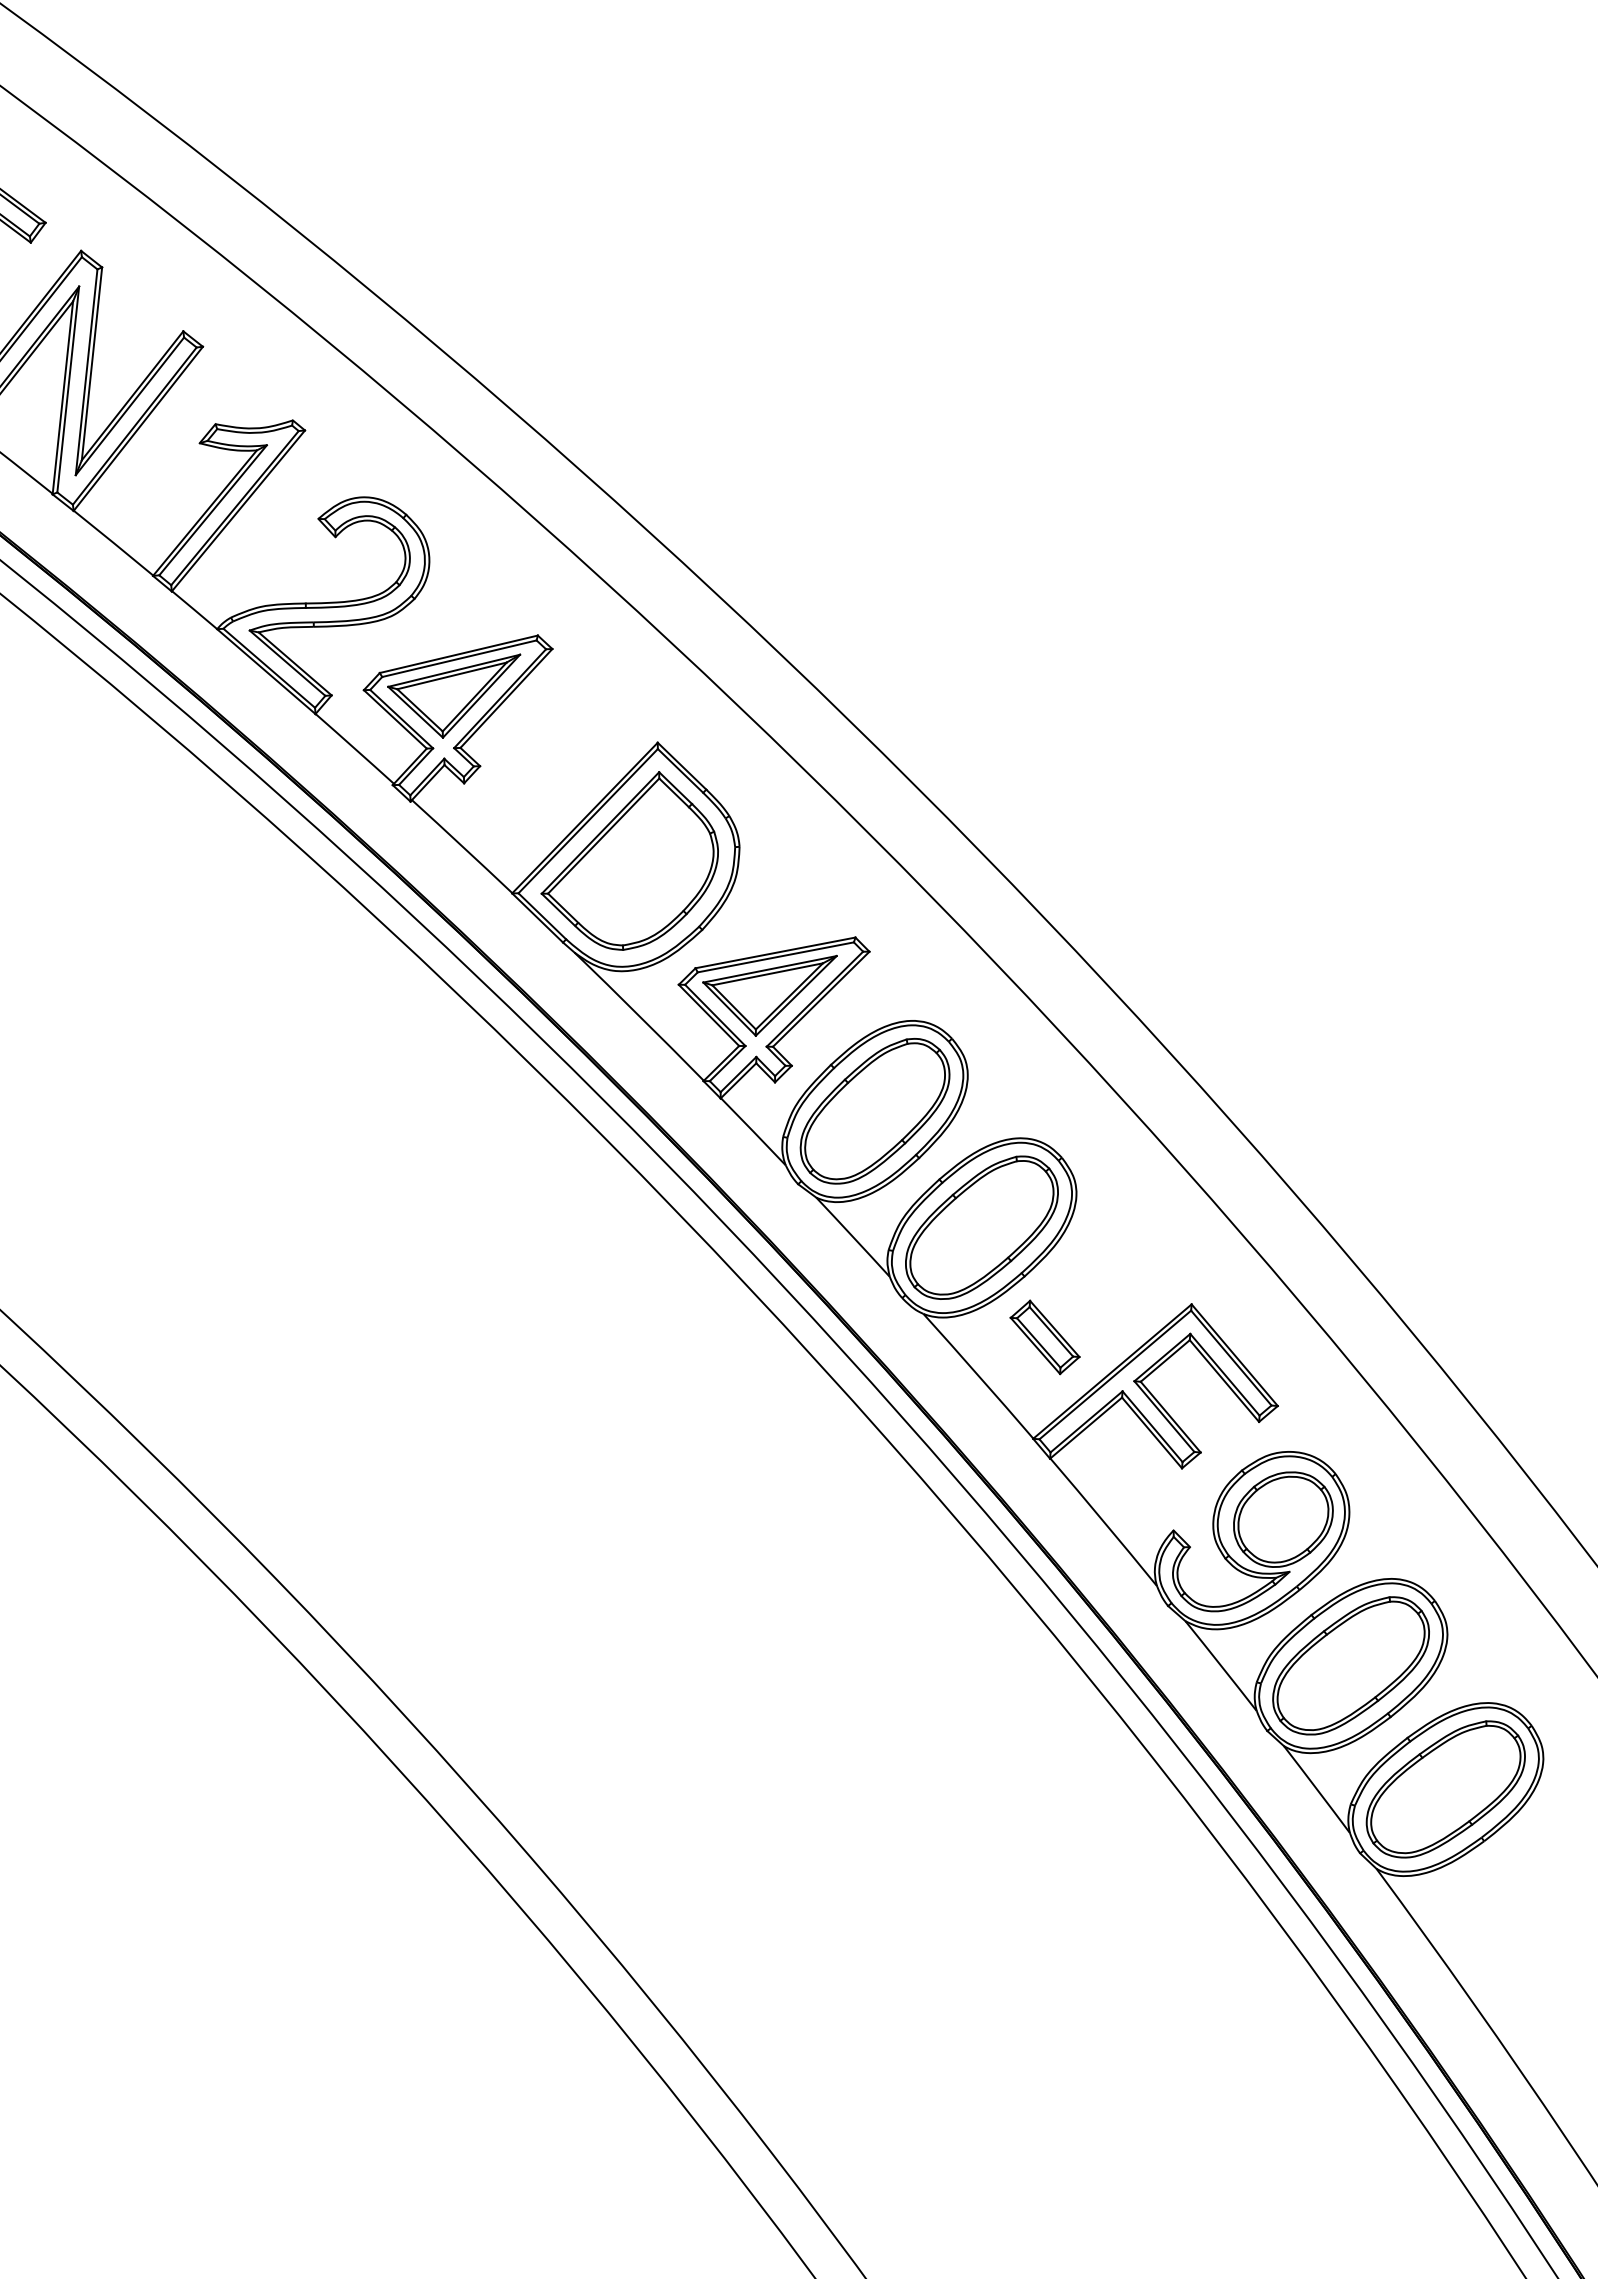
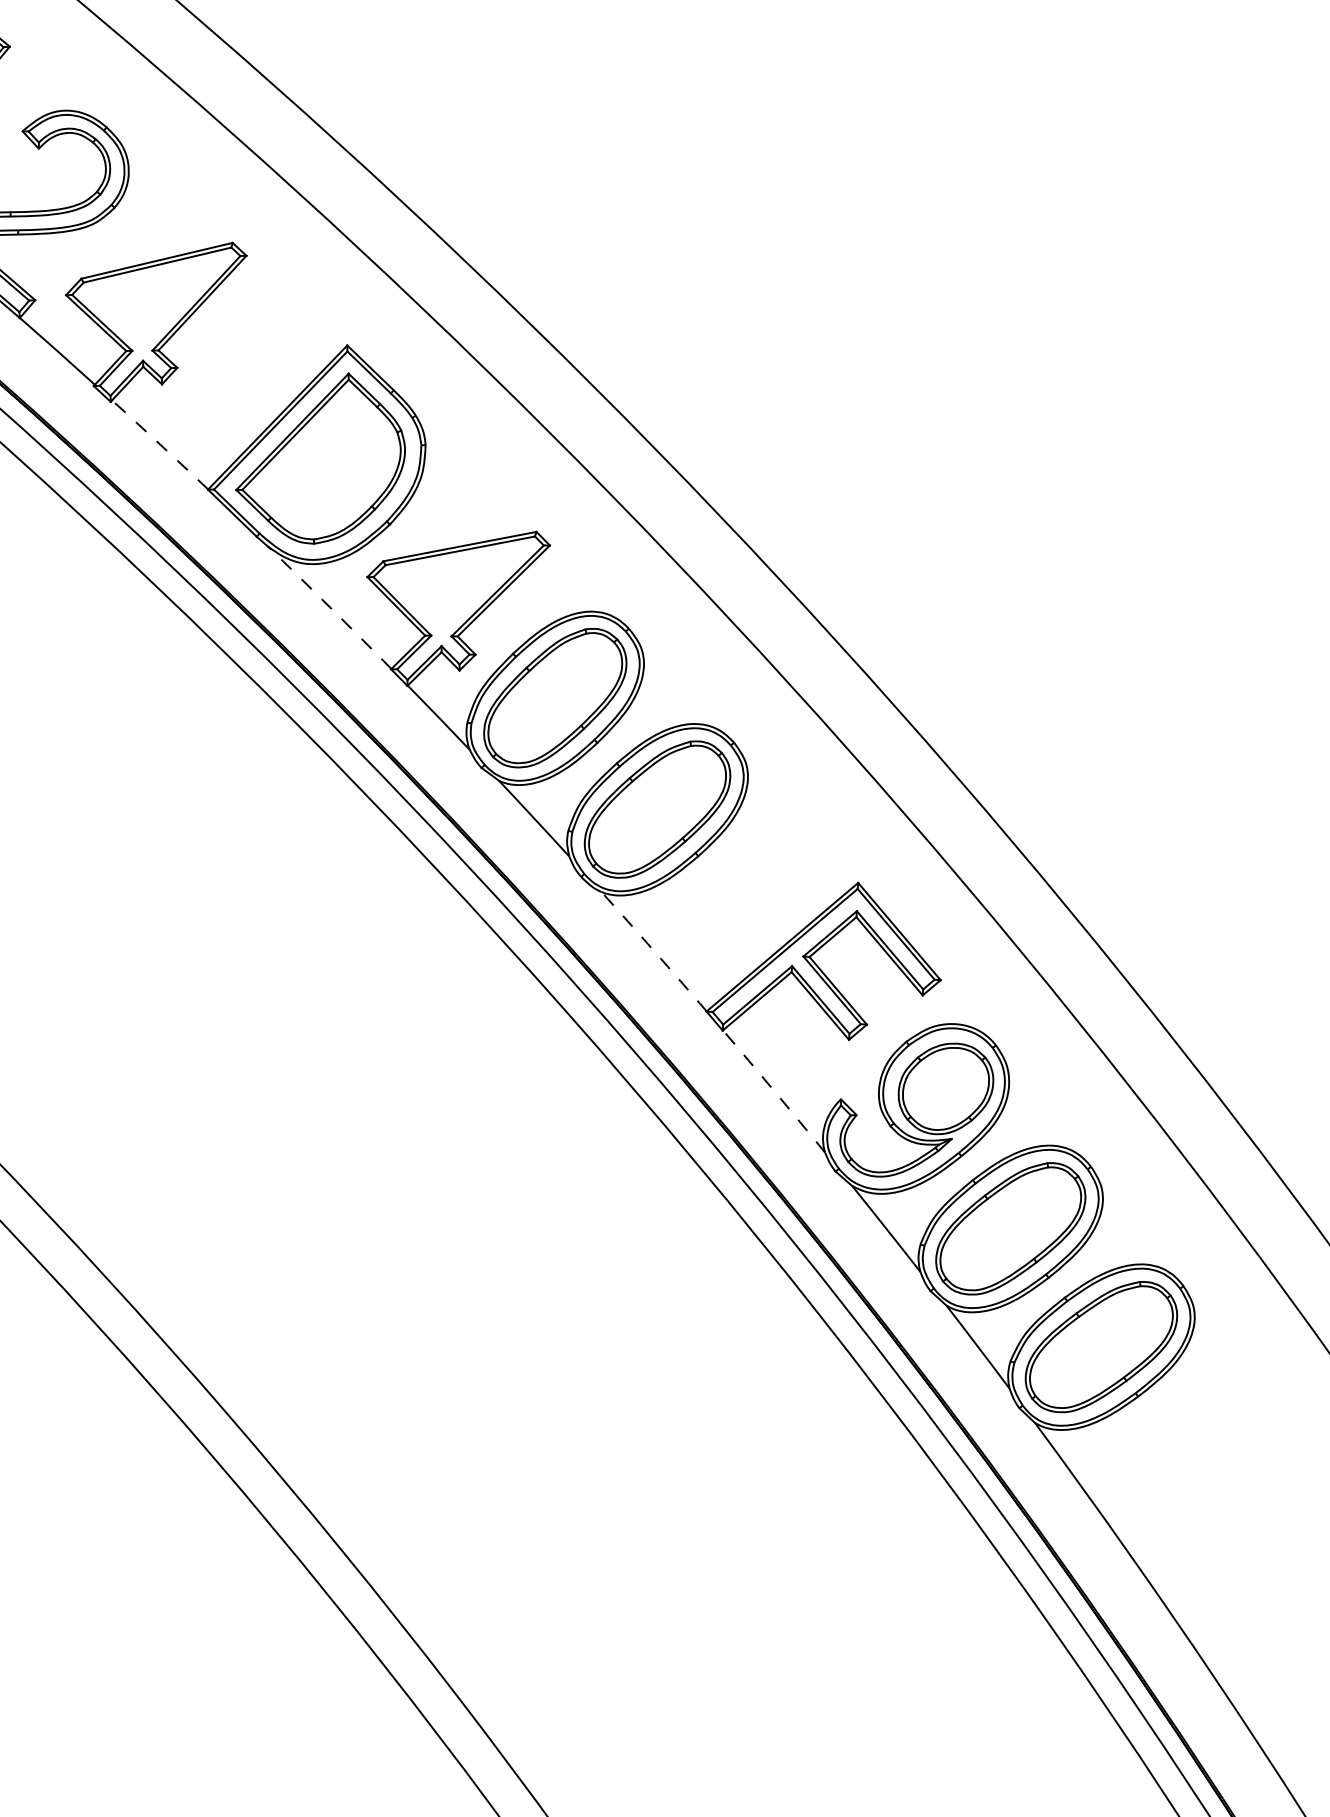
part: (454, 695) -> (152, 300), removed
arc: (462, 846) -> (160, 444), solid -> dashed
part: (769, 995) -> (454, 587), removed
arc: (639, 1016) -> (329, 607), solid -> dashed
part: (1044, 1337) -> (717, 914), removed
arc: (978, 1375) -> (654, 950), solid -> dashed
arc: (1104, 1522) -> (774, 1091), solid -> dashed

